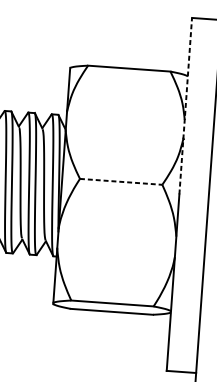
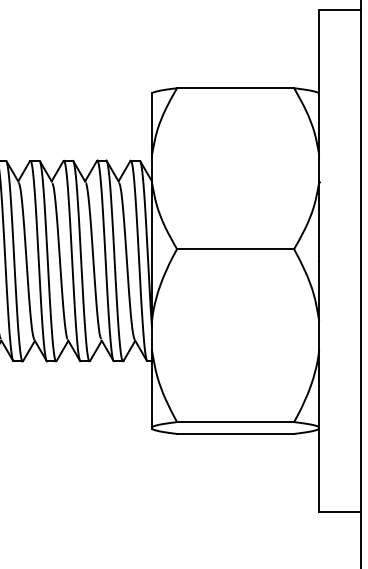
line: (185, 106) -> (319, 135), dashed -> solid
line: (121, 182) -> (235, 249), dashed -> solid

